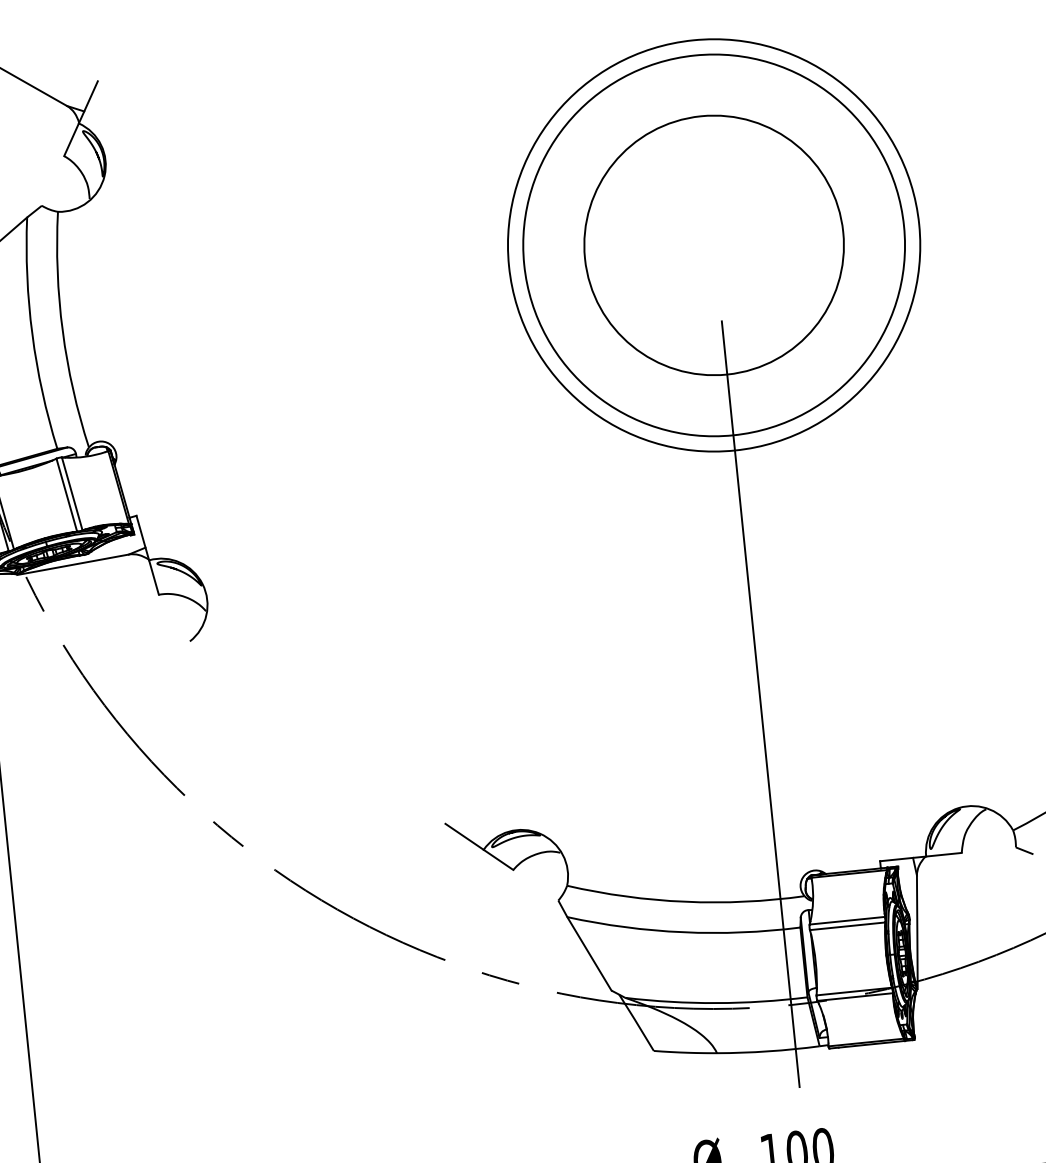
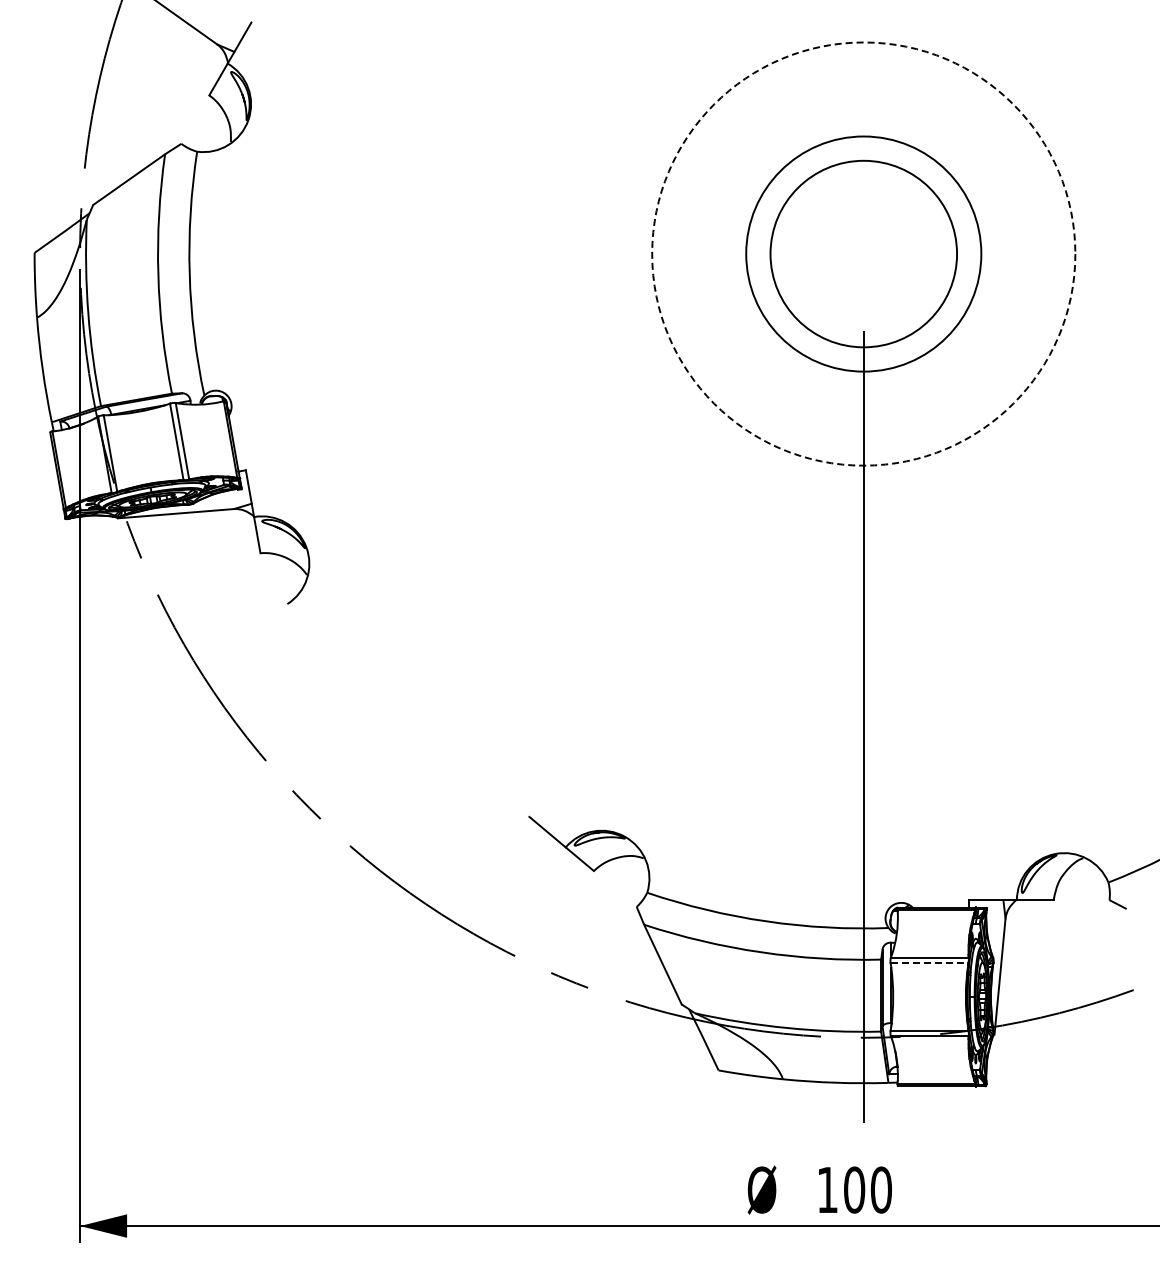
circle: (713, 244) -> (863, 253), size x0.7
circle: (713, 244) -> (863, 253), solid -> dashed
circle: (713, 245) -> (863, 254), size x0.6
line: (847, 926) -> (929, 963), solid -> dashed

